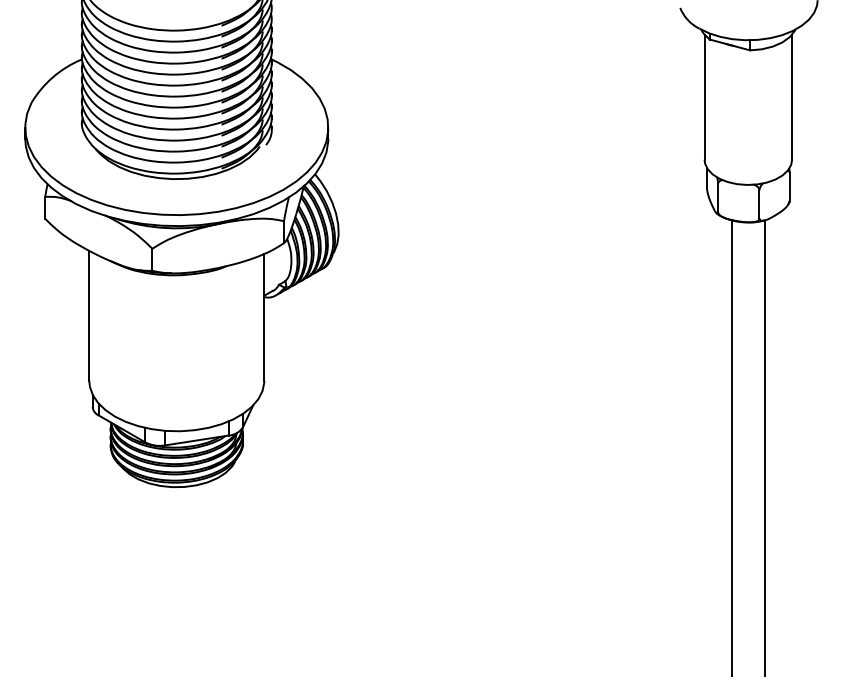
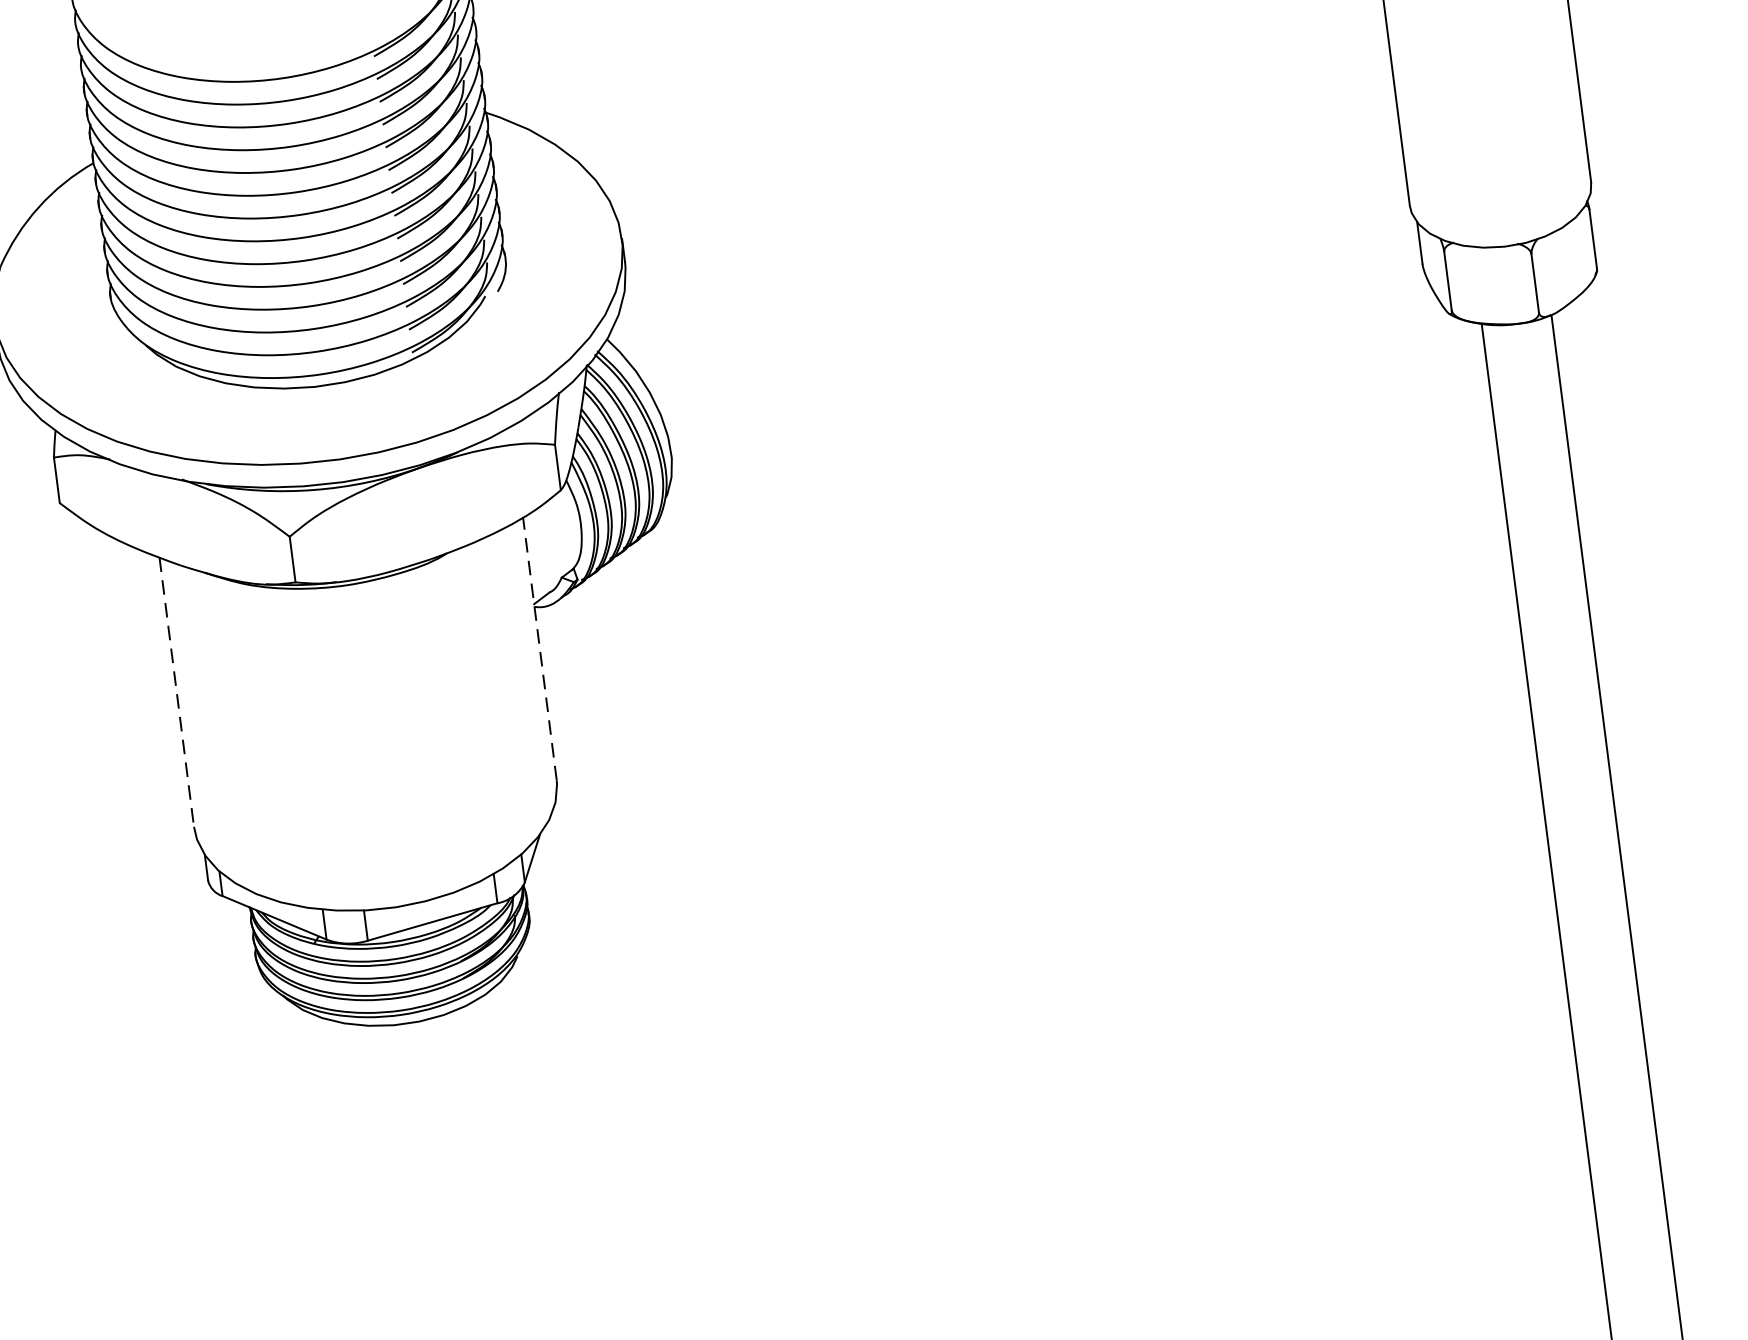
line: (89, 316) -> (177, 693), solid -> dashed
line: (264, 317) -> (540, 649), solid -> dashed

